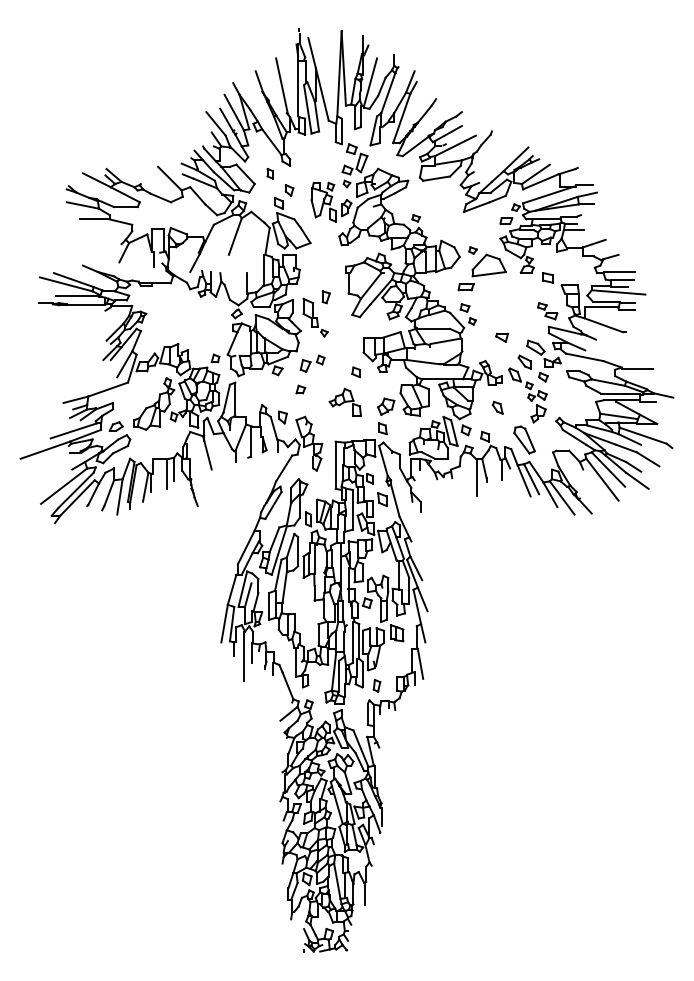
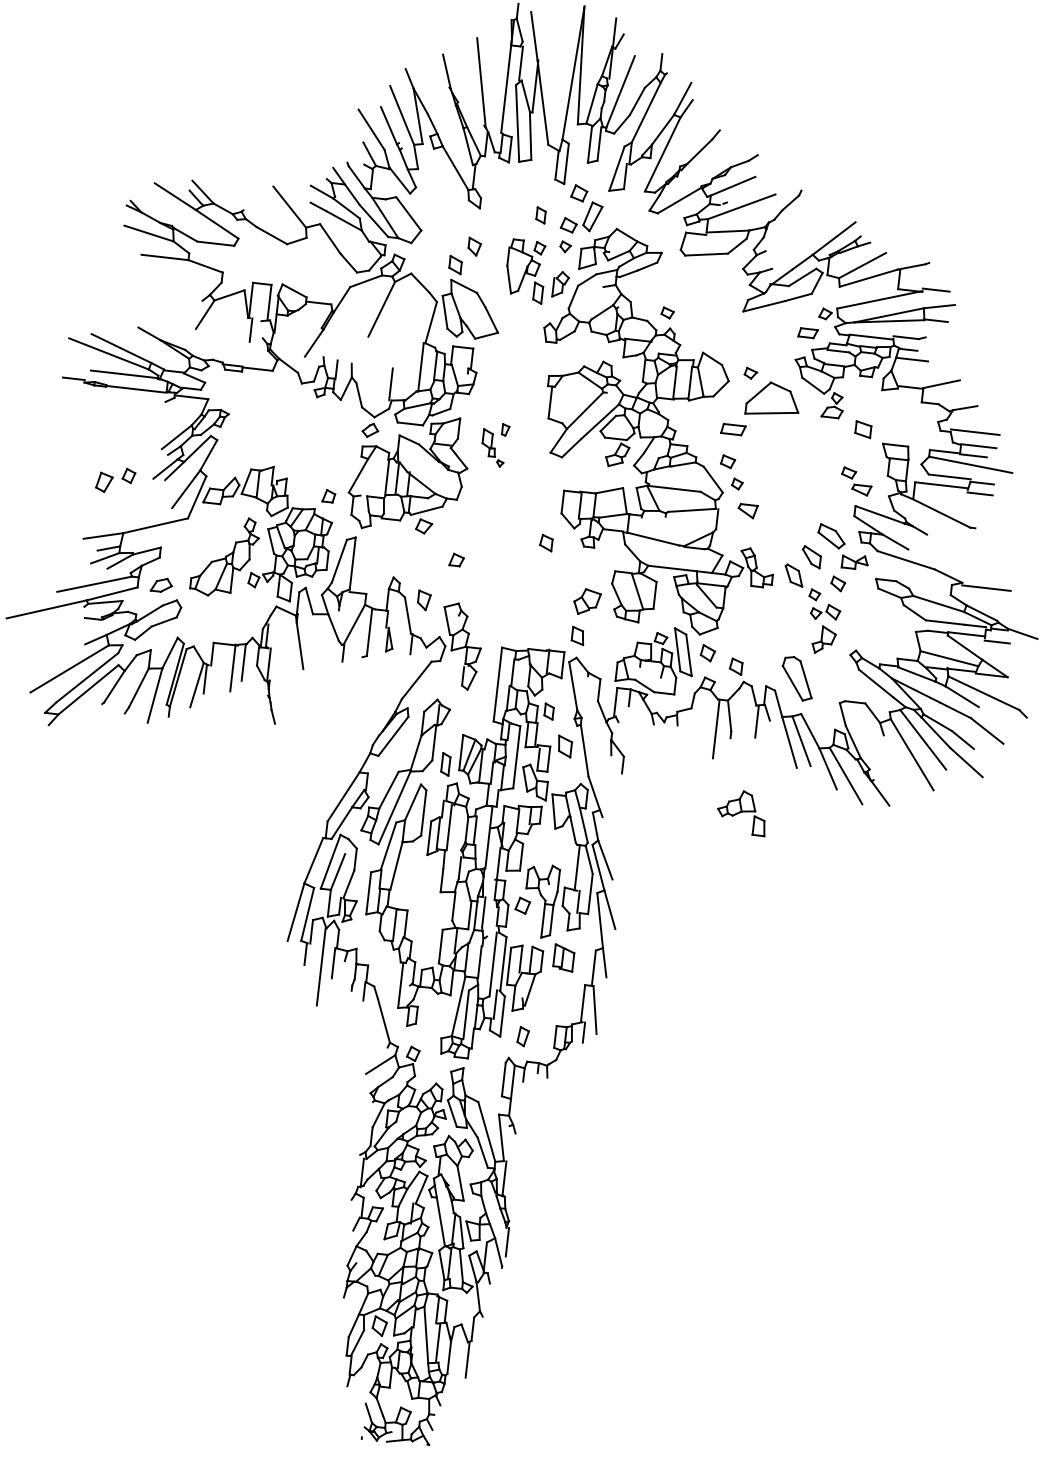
part: (269, 173) -> (539, 214), moved
part: (316, 313) -> (494, 443), size x0.6
part: (501, 337) -> (746, 510), moved
part: (312, 363) -> (115, 479), moved
part: (344, 402) -> (740, 812), moved
part: (497, 407) -> (760, 623), removed

